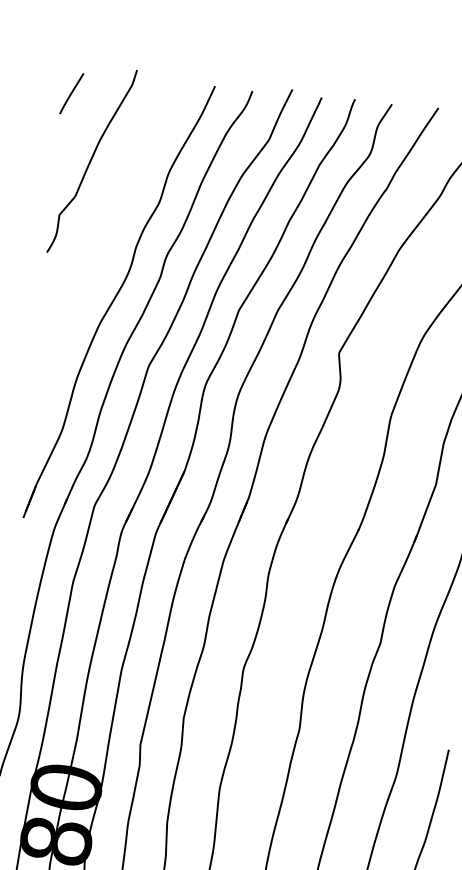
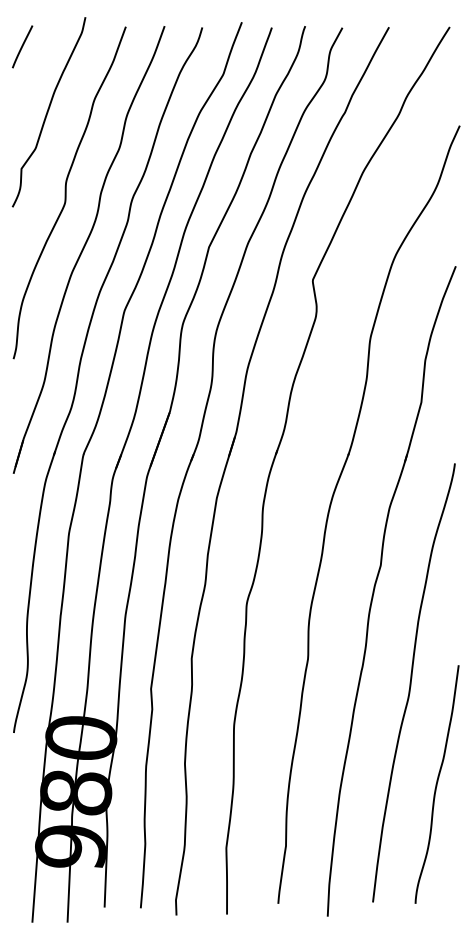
curve: (102, 242) -> (66, 192), added

